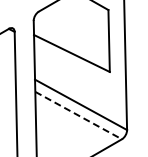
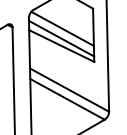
line: (72, 33) -> (62, 28), added
line: (71, 44) -> (61, 38), added
line: (79, 115) -> (68, 99), dashed -> solid

